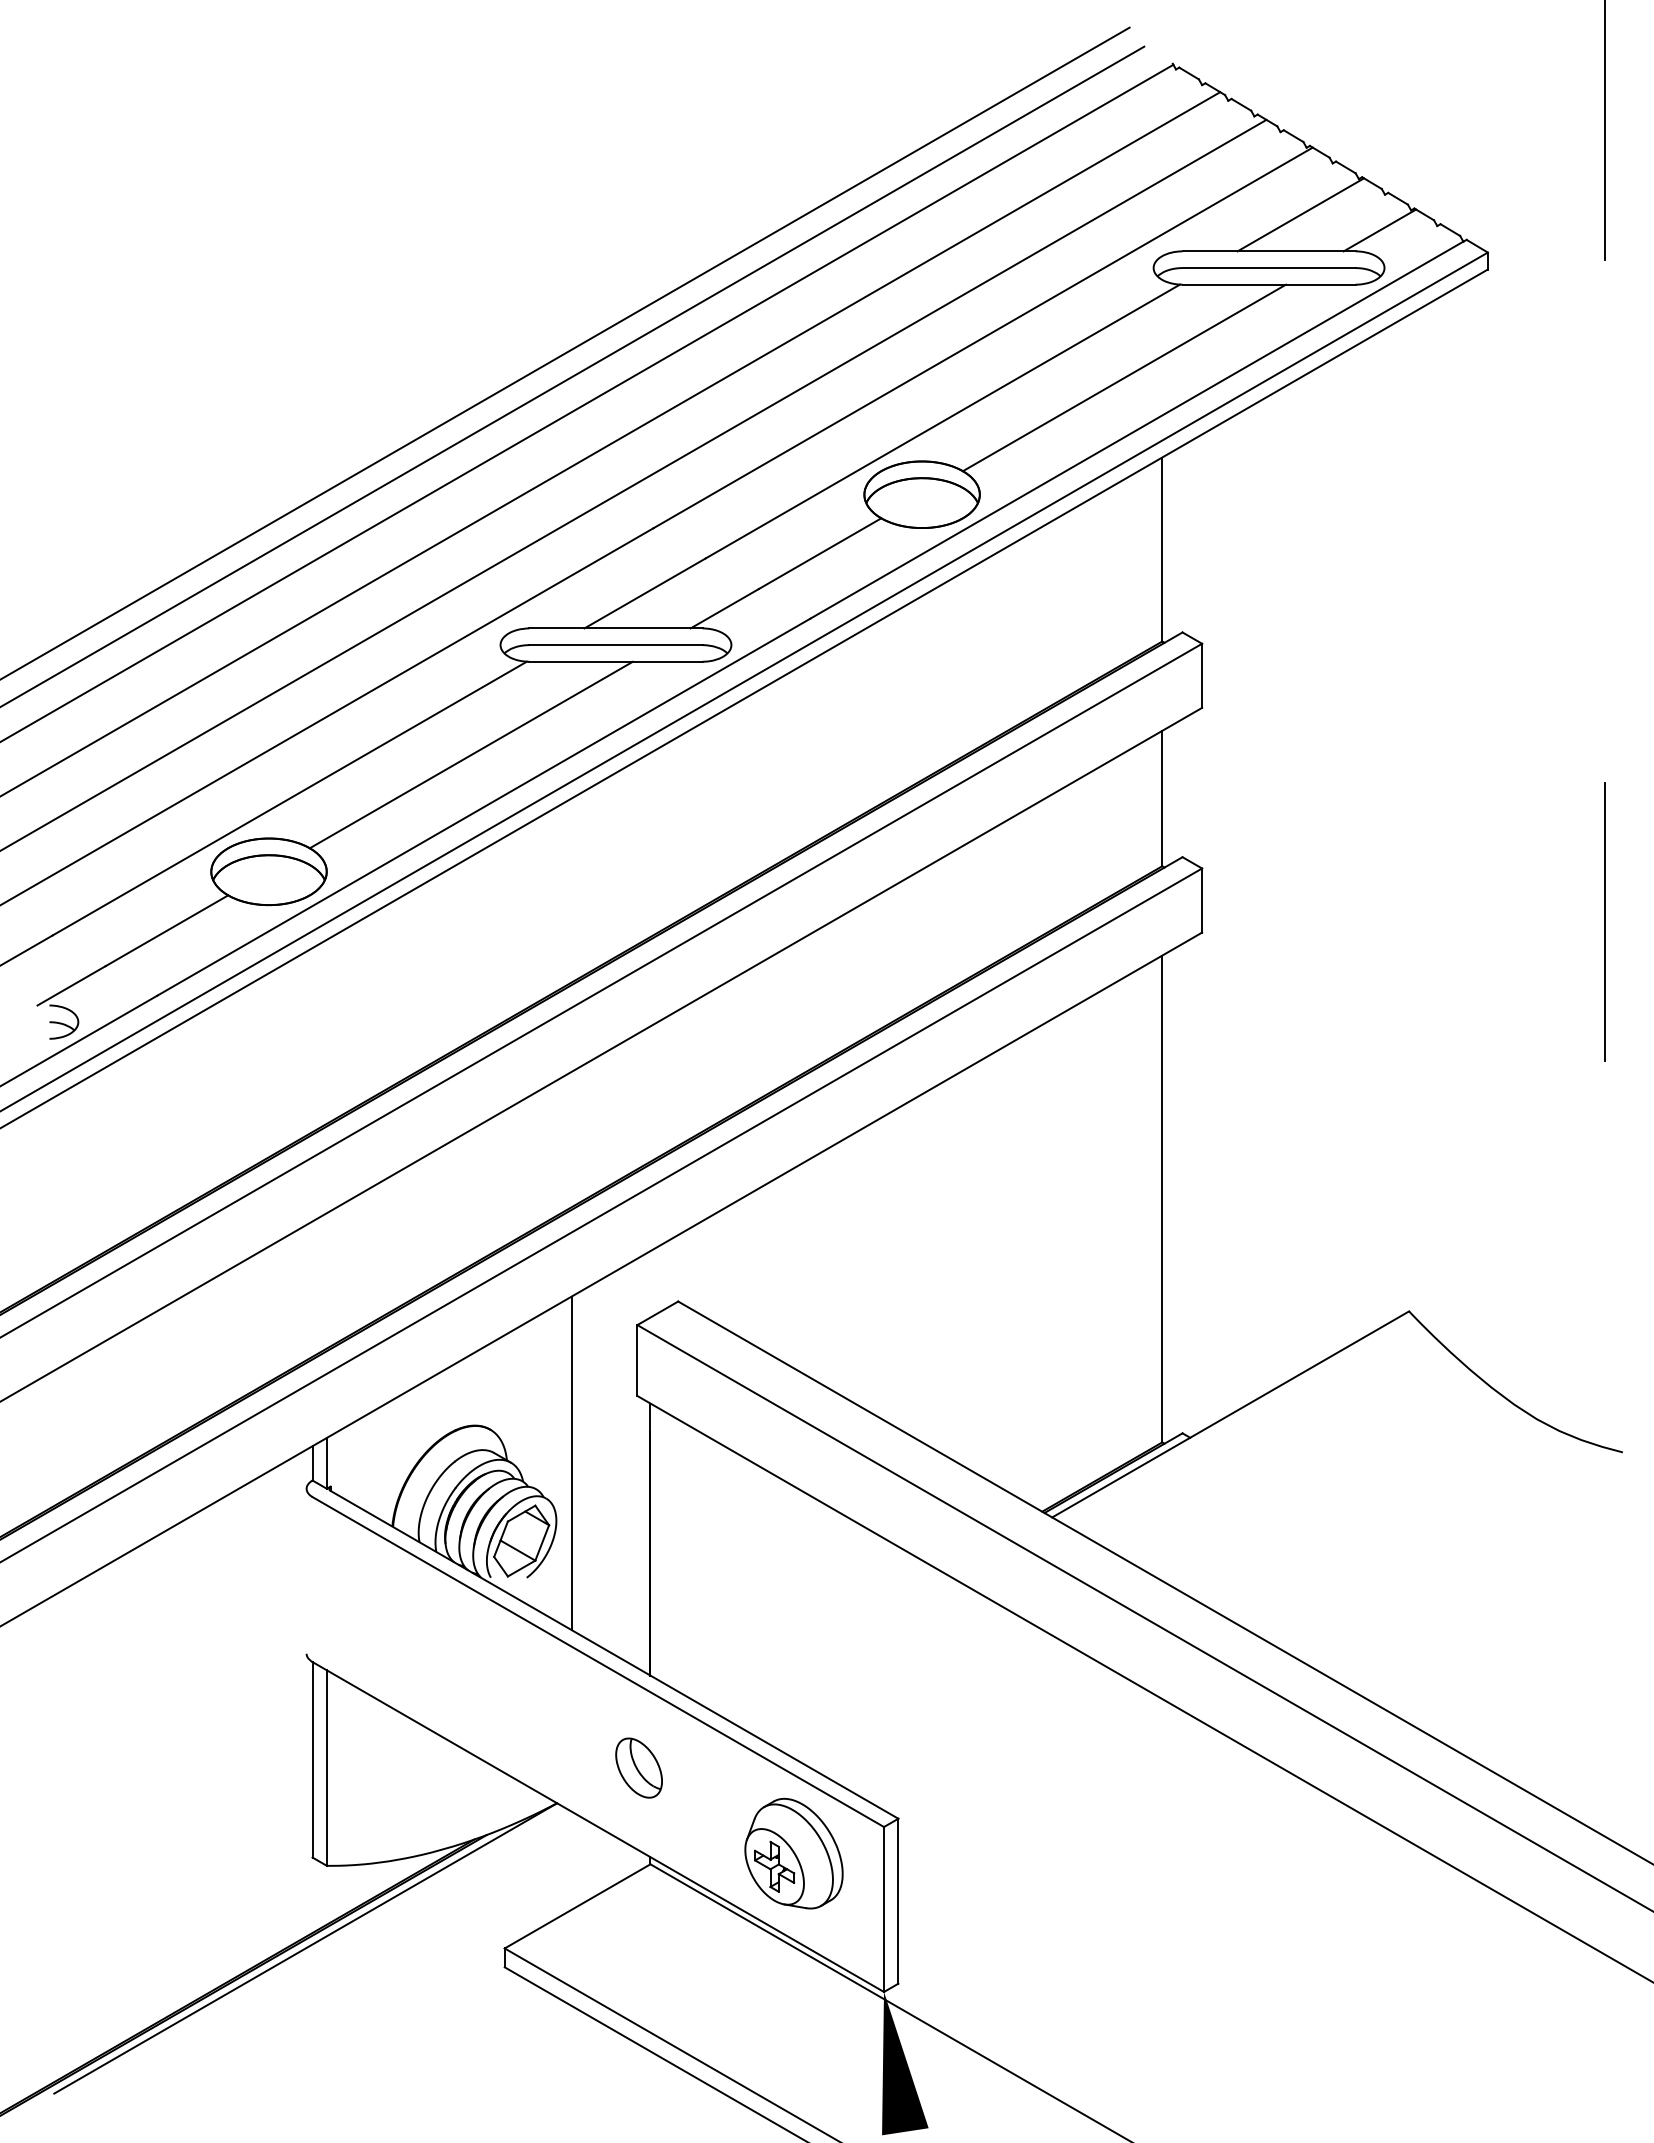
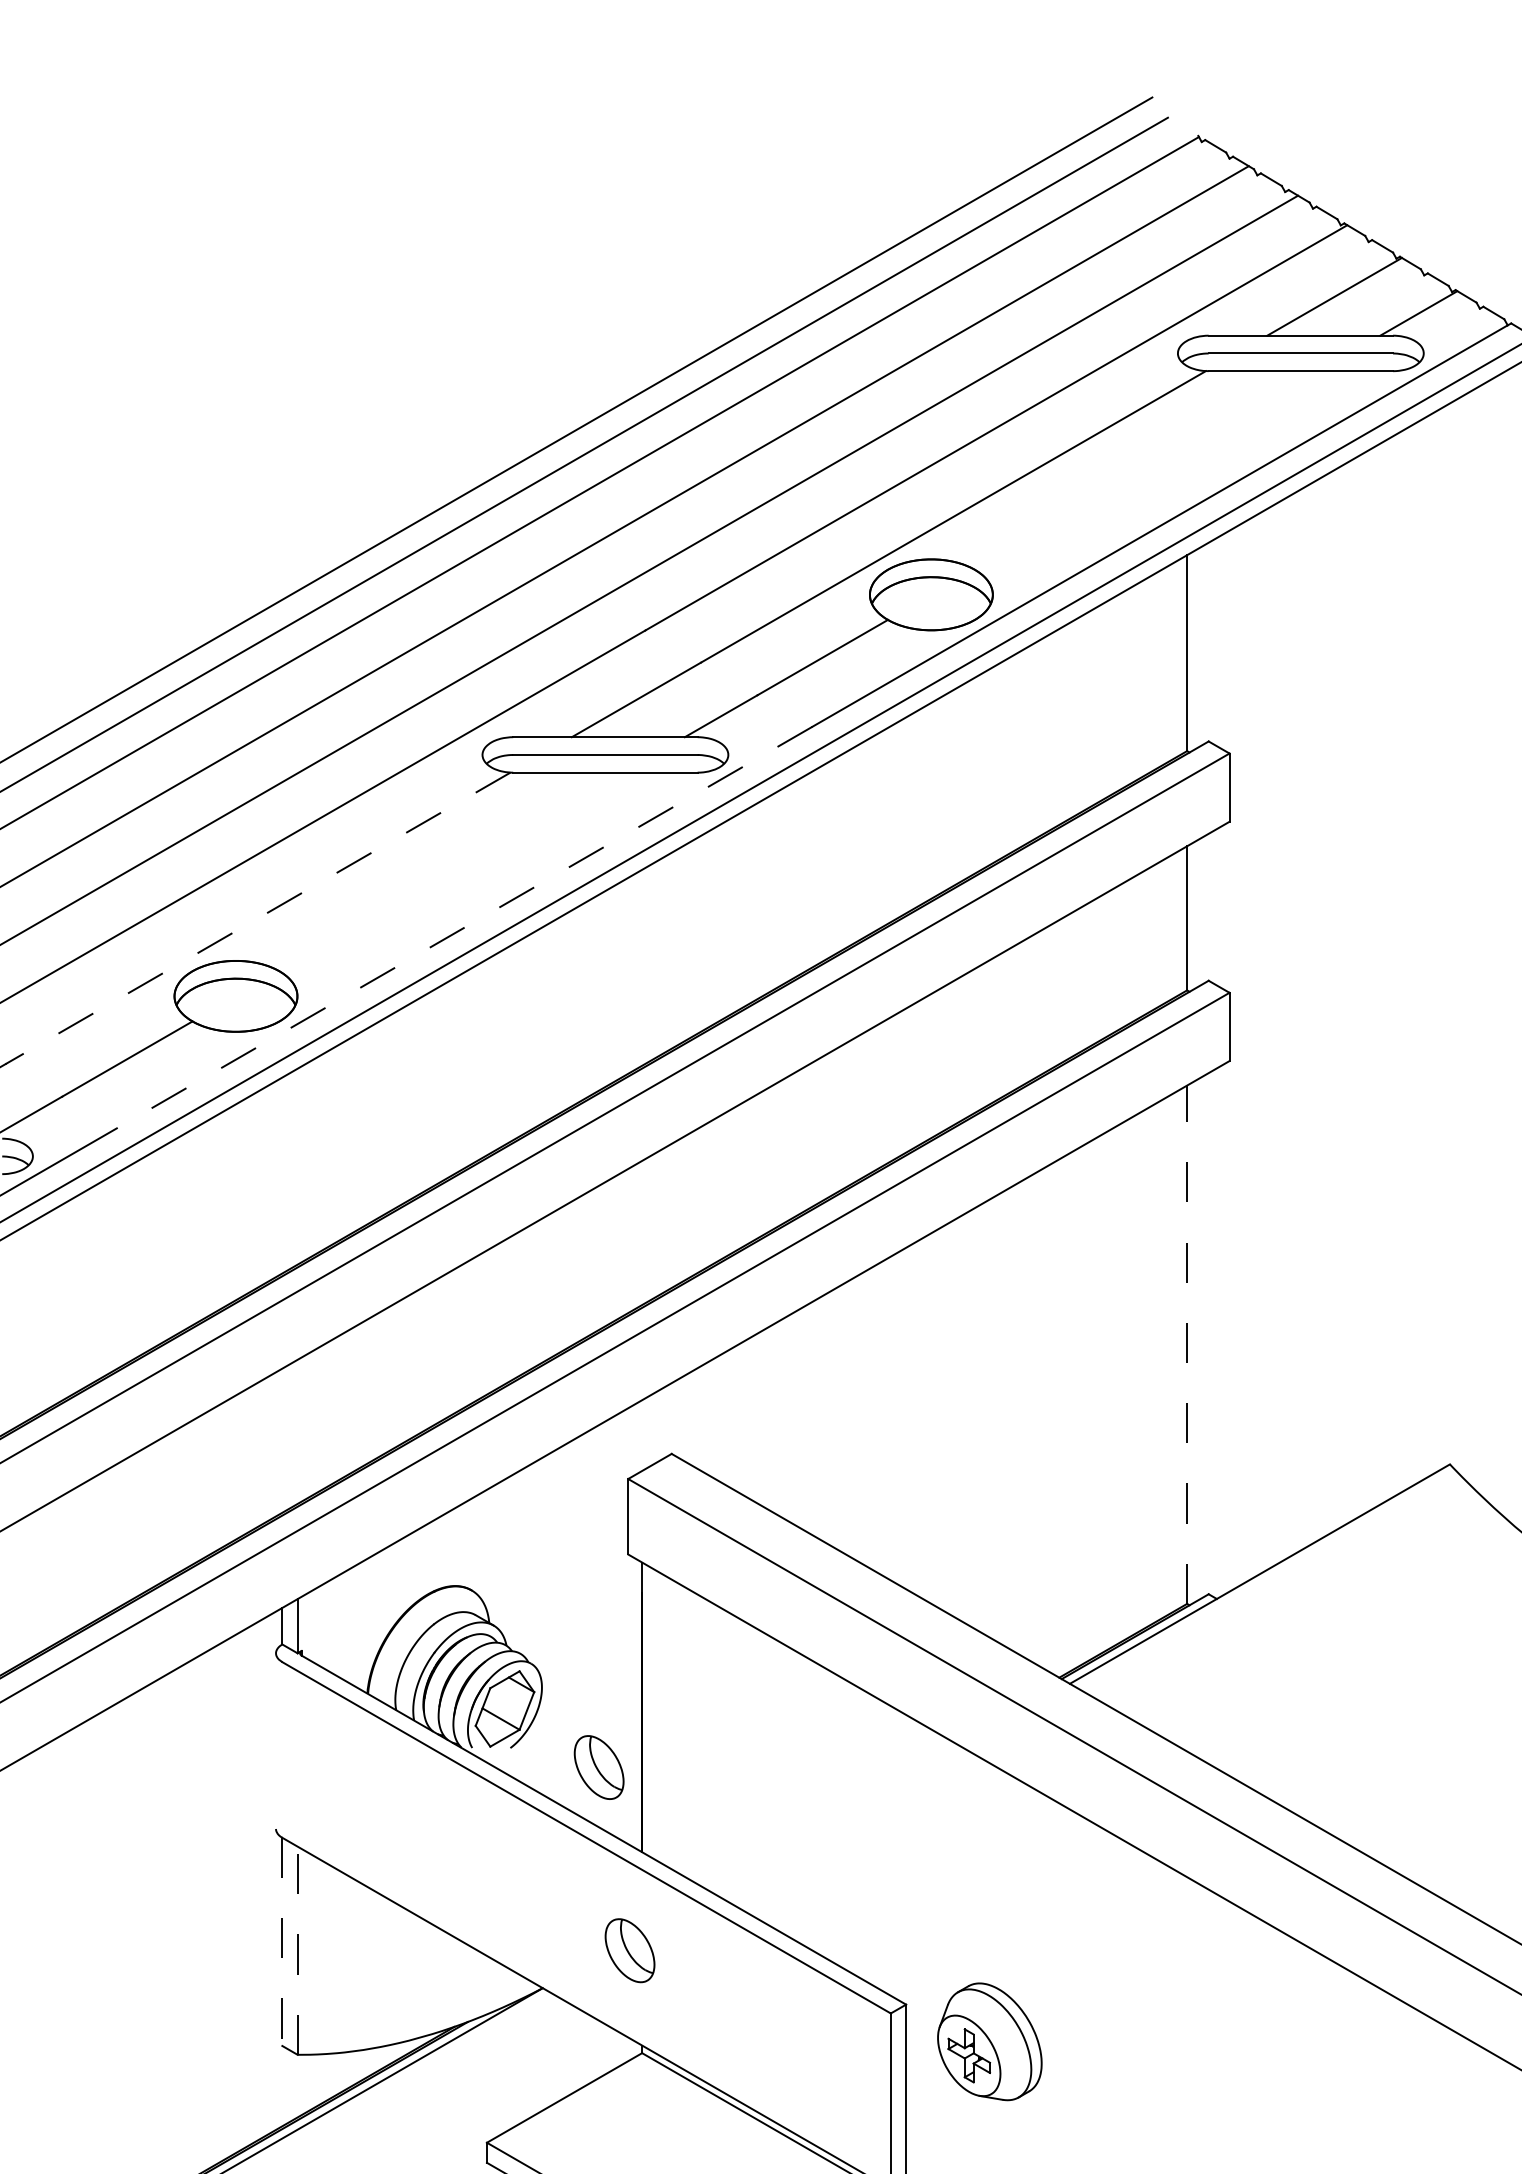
line: (1123, 377) -> (1145, 470), removed
line: (470, 754) -> (450, 871), removed
line: (289, 798) -> (257, 918), solid -> dashed
line: (483, 807) -> (464, 927), solid -> dashed
line: (1162, 1198) -> (1187, 1344), solid -> dashed
line: (571, 1463) -> (558, 1626), removed
part: (609, 1595) -> (598, 1766), added
line: (312, 1759) -> (282, 1941), solid -> dashed
line: (326, 1768) -> (297, 1951), solid -> dashed
part: (793, 1853) -> (989, 2041), moved

